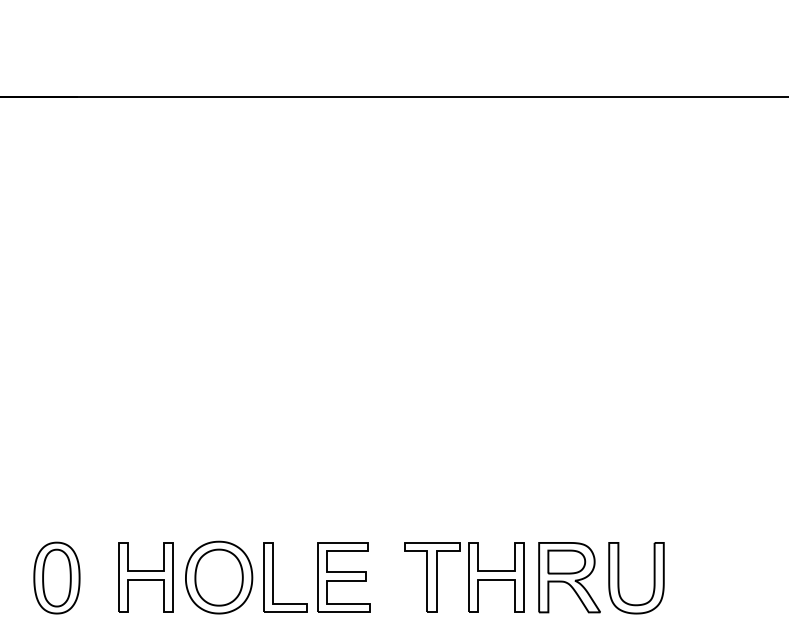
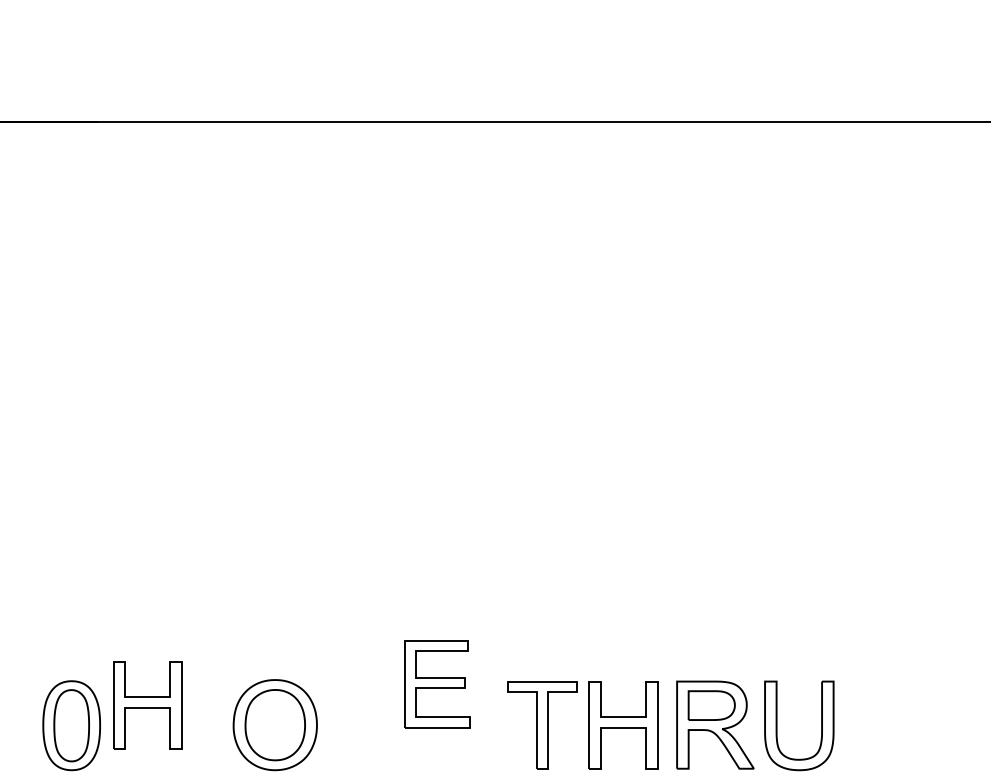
part: (145, 577) -> (147, 705), moved
part: (273, 577) -> (343, 725), removed
part: (344, 577) -> (437, 684), moved

